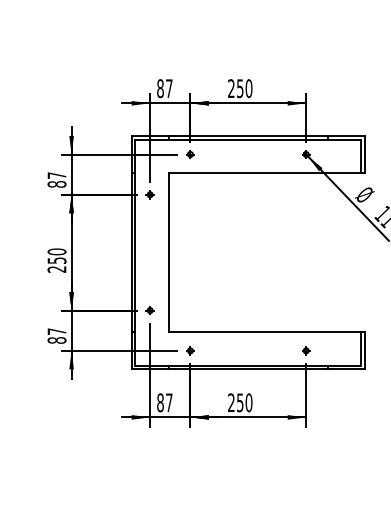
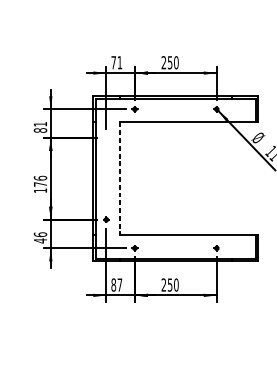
text: (164, 88) -> (116, 62), 87 -> 71
text: (56, 175) -> (40, 124), 87 -> 81
part: (149, 194) -> (105, 137), removed
line: (168, 252) -> (119, 178), solid -> dashed
text: (56, 260) -> (40, 184), 250 -> 176
text: (56, 336) -> (40, 238), 87 -> 46

